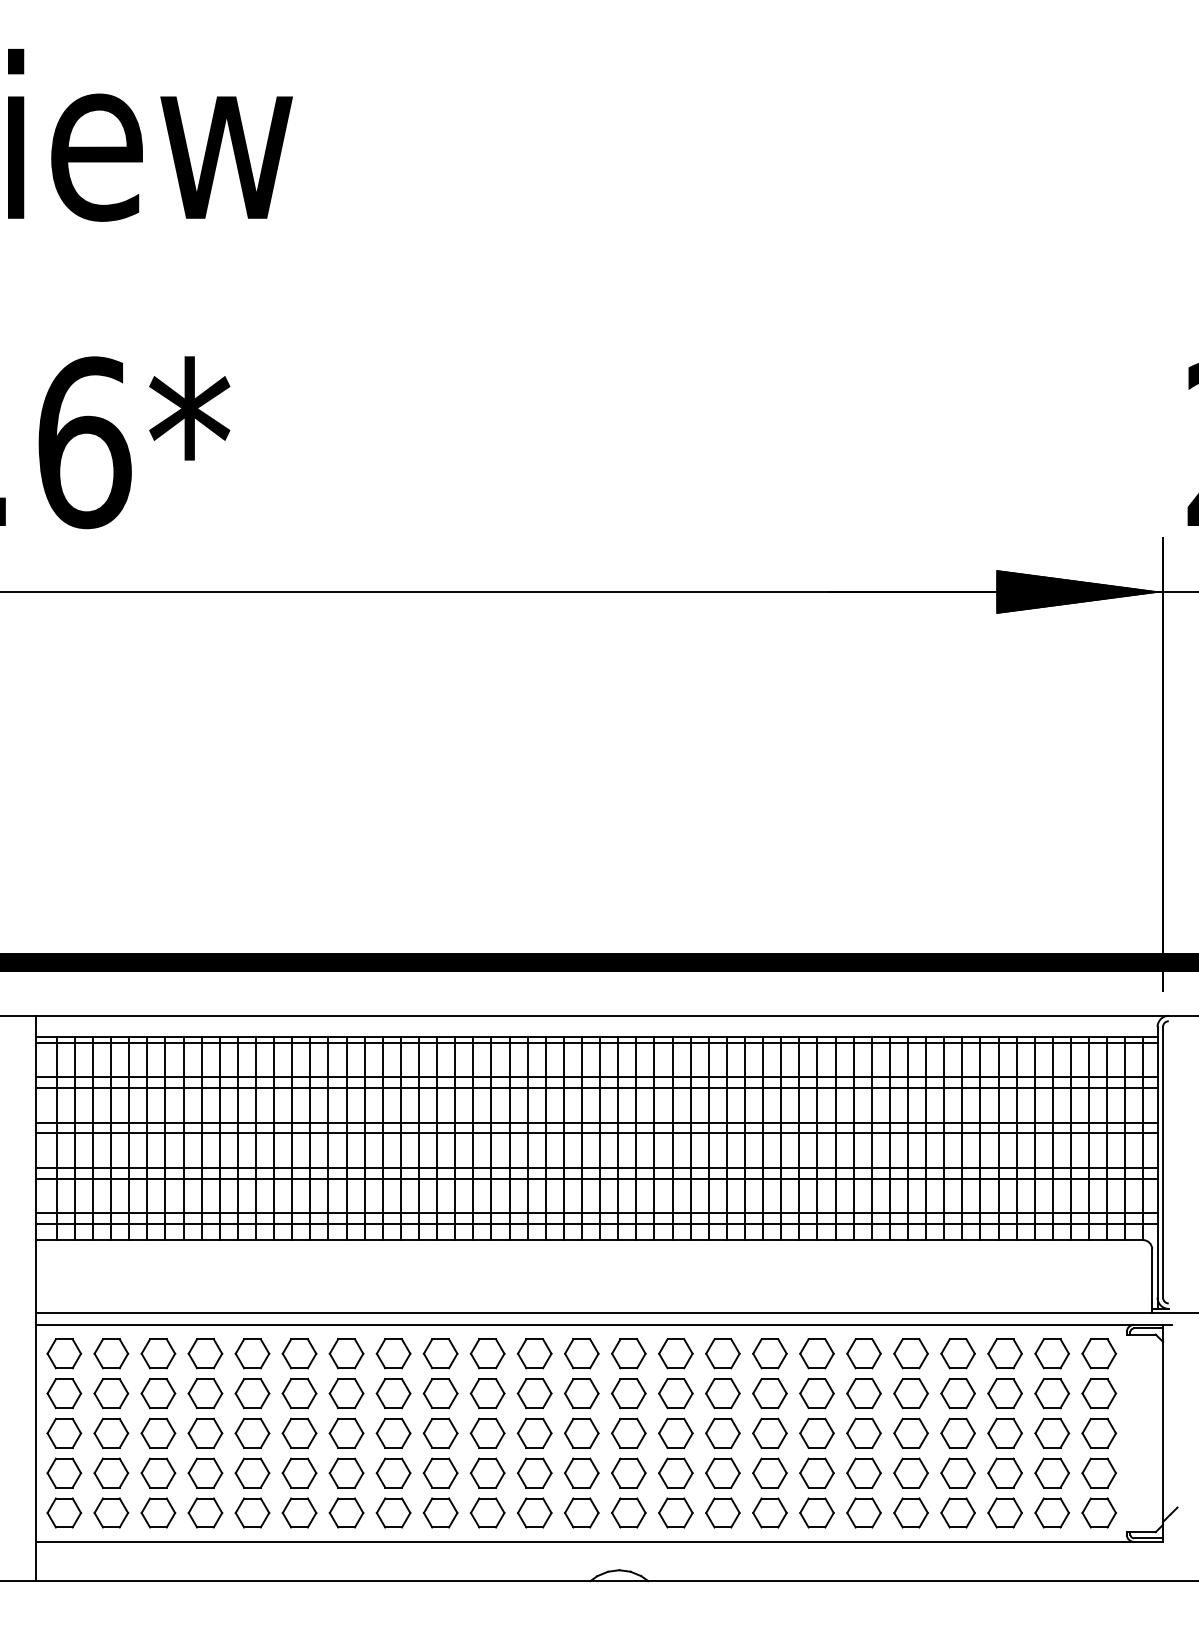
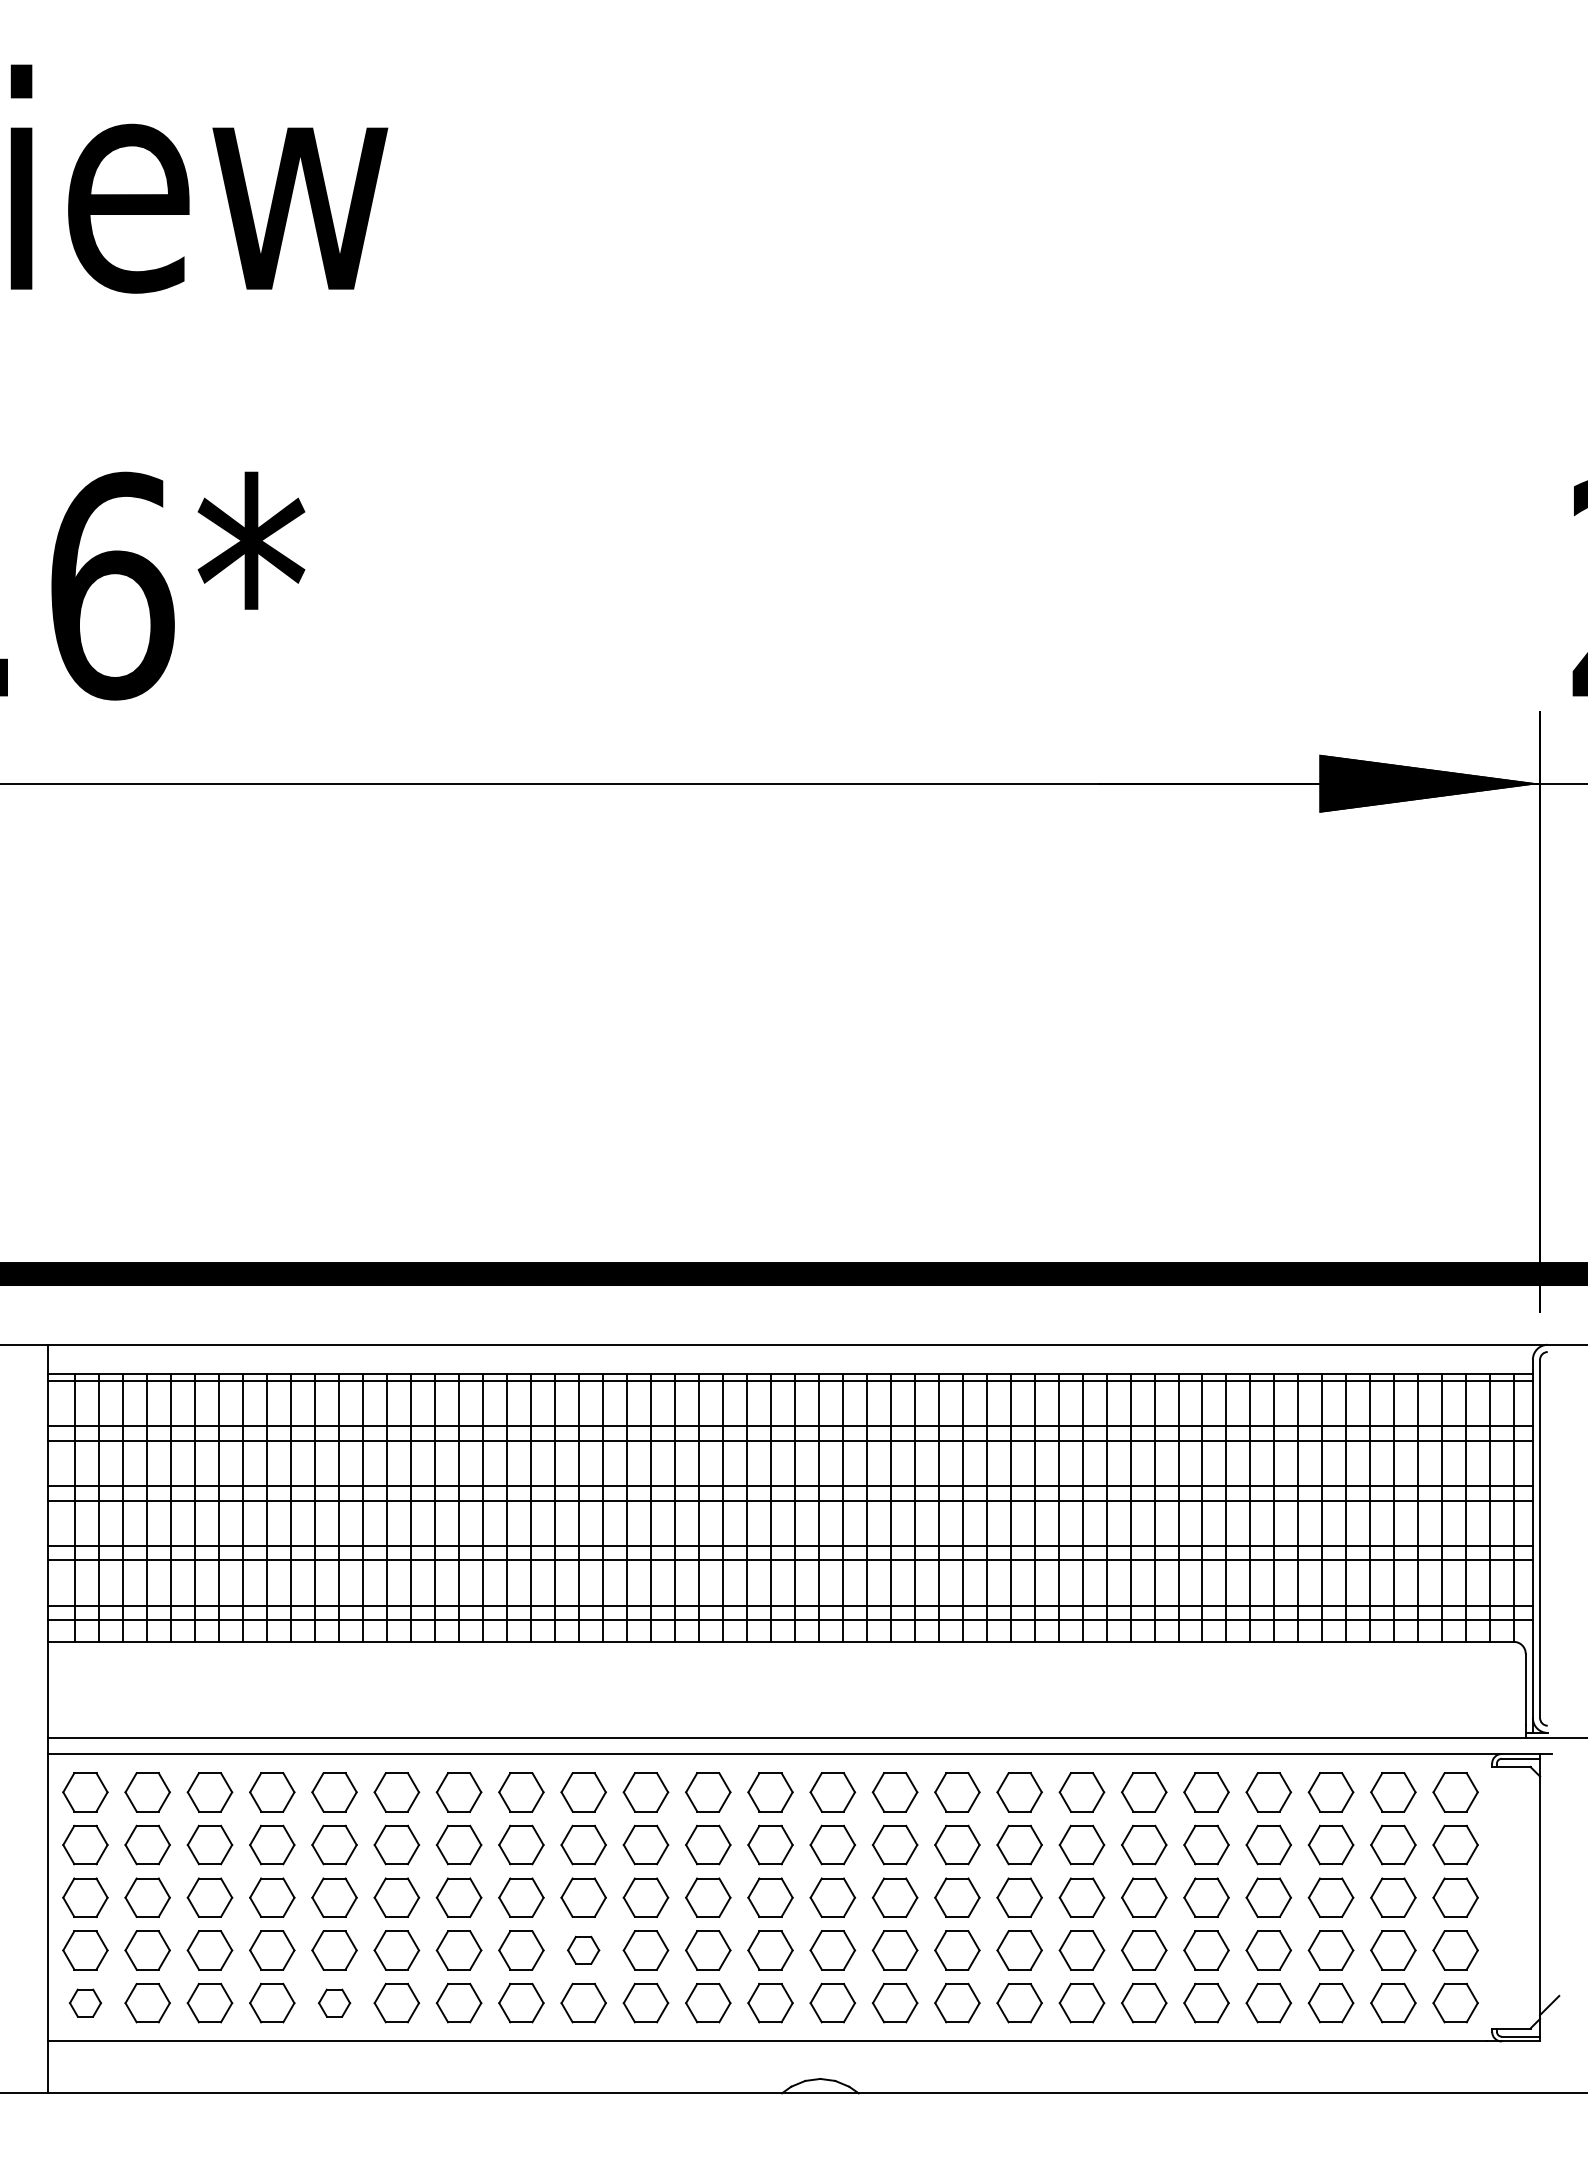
part: (440, 1472) -> (583, 1949), size x0.7
part: (64, 1512) -> (85, 2002), size x0.7
part: (252, 1512) -> (334, 2002), size x0.7

